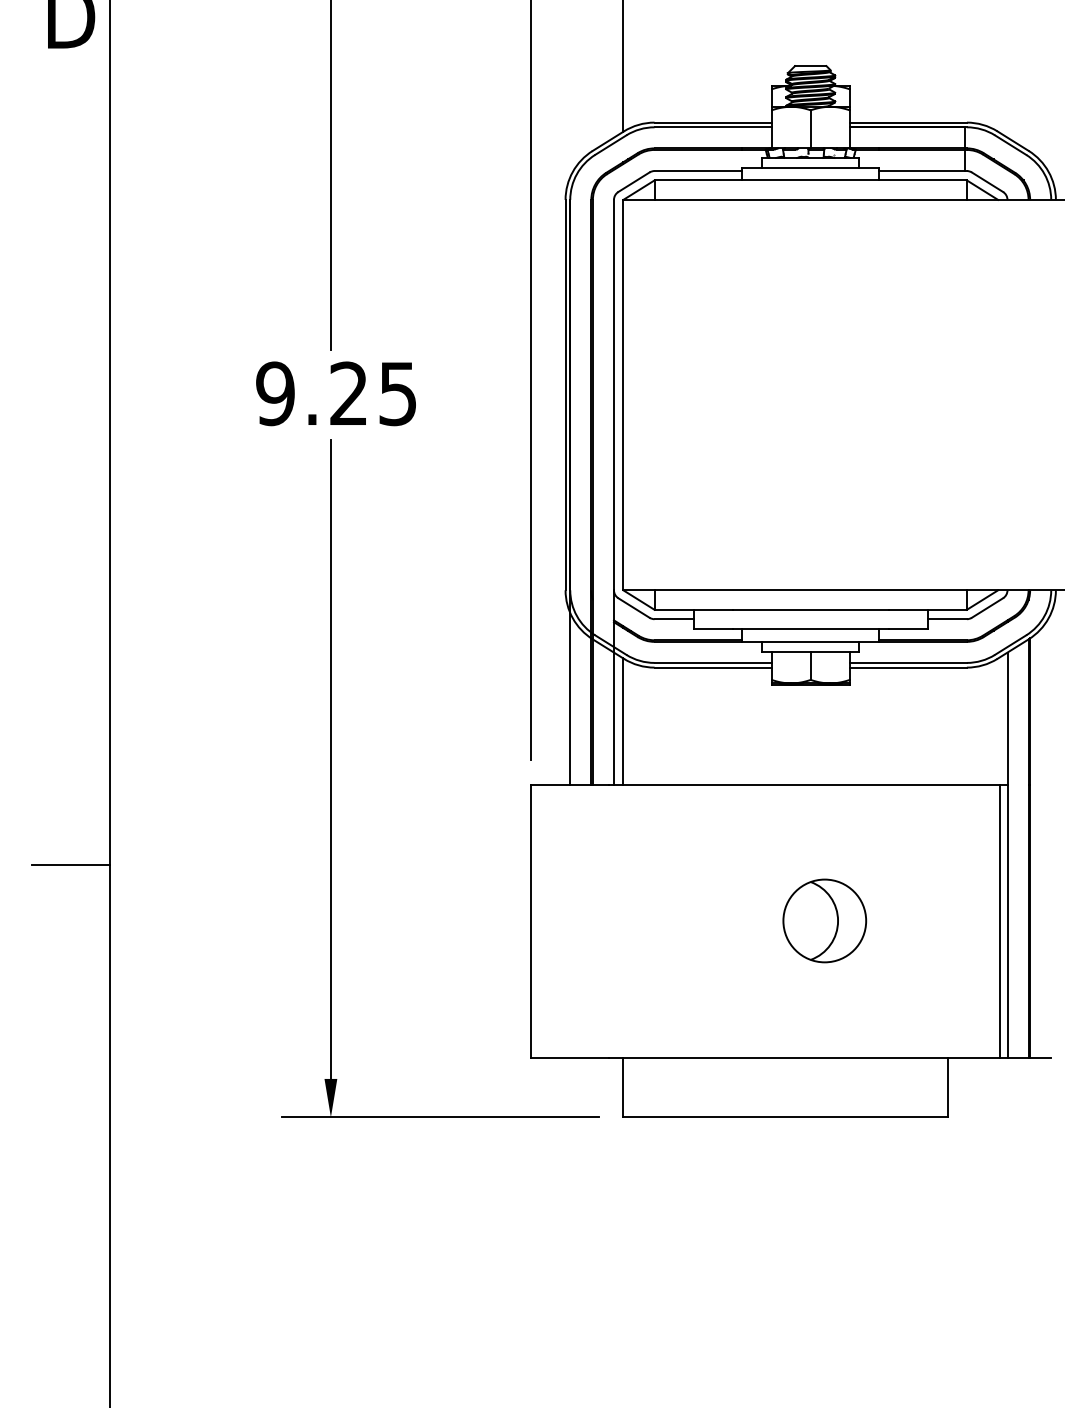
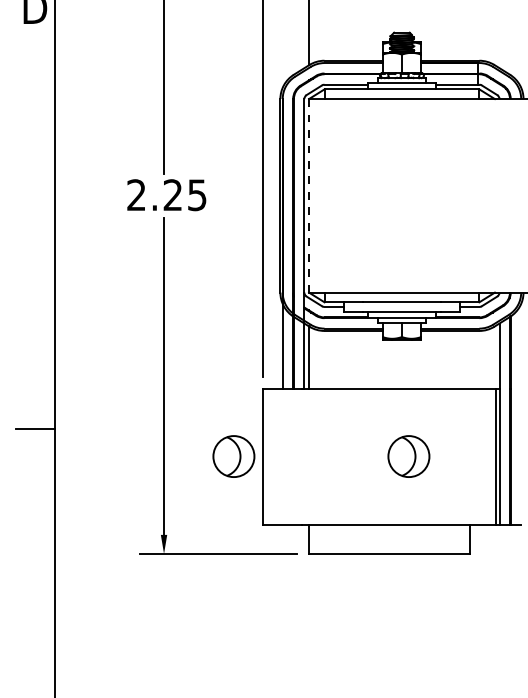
text: (275, 394) -> (136, 195), 9.25 -> 2.25
line: (624, 394) -> (309, 195), solid -> dashed
part: (470, 920) -> (233, 456), added

